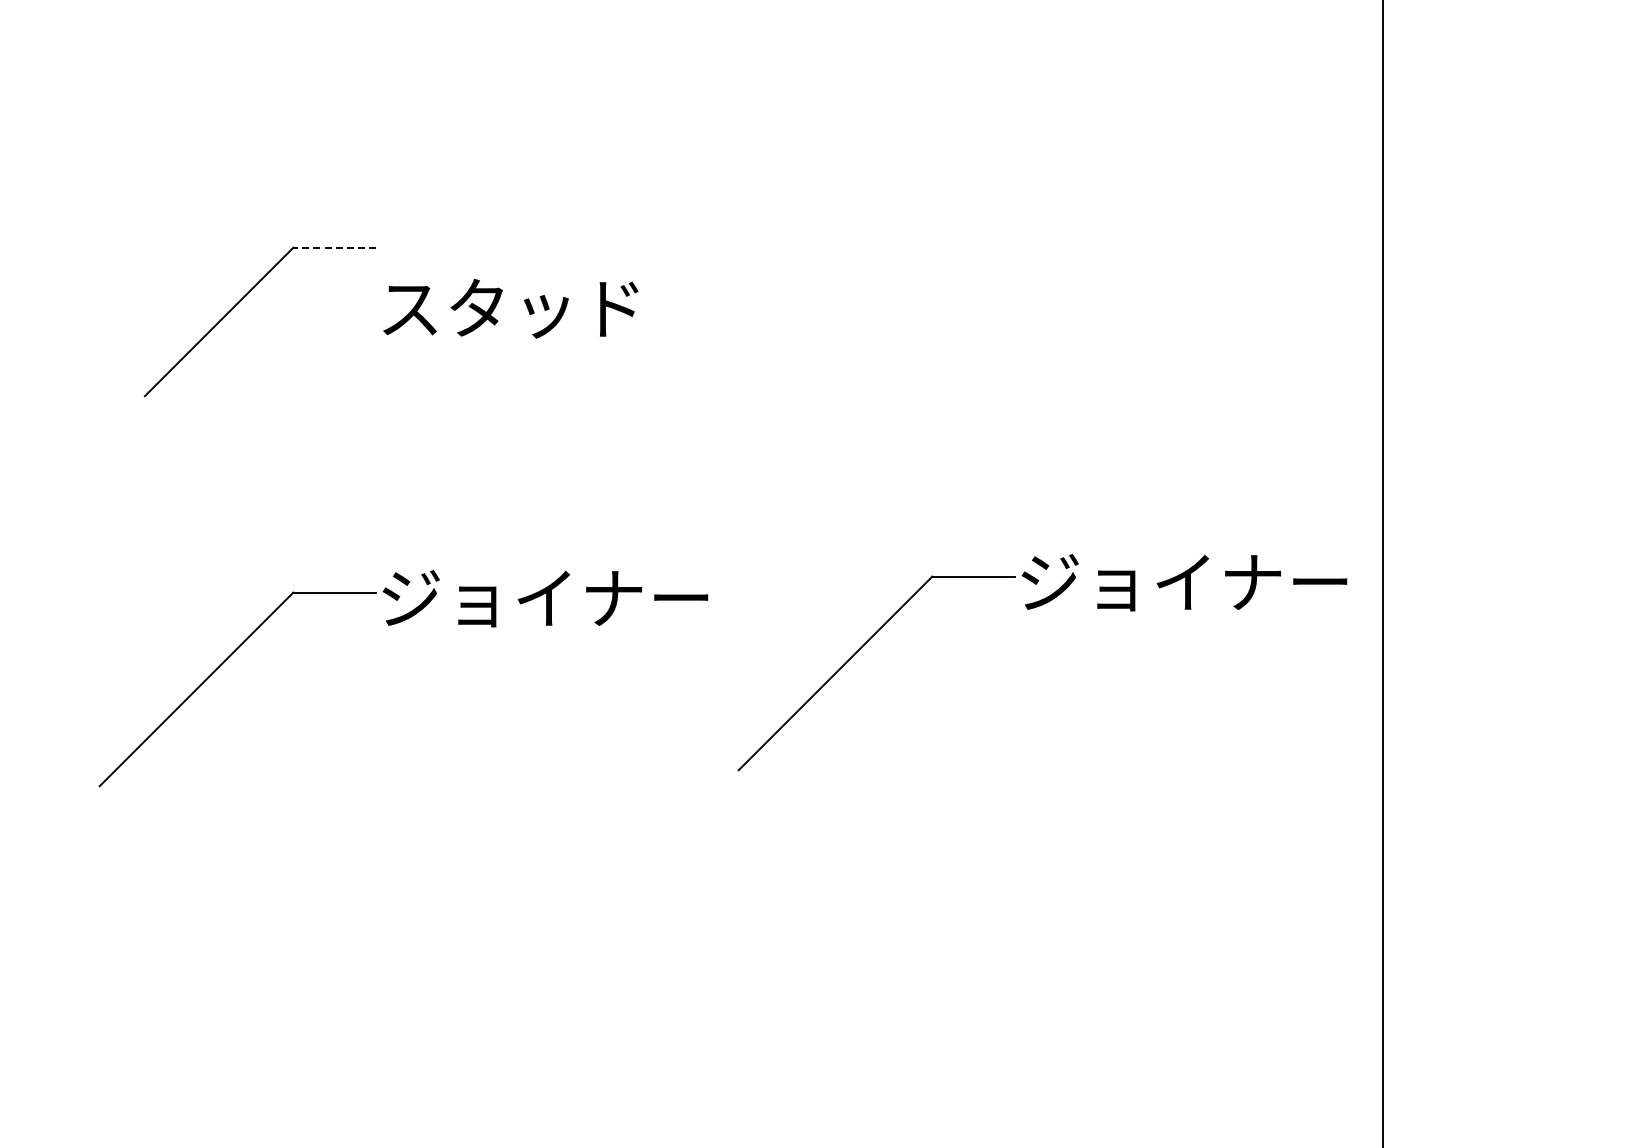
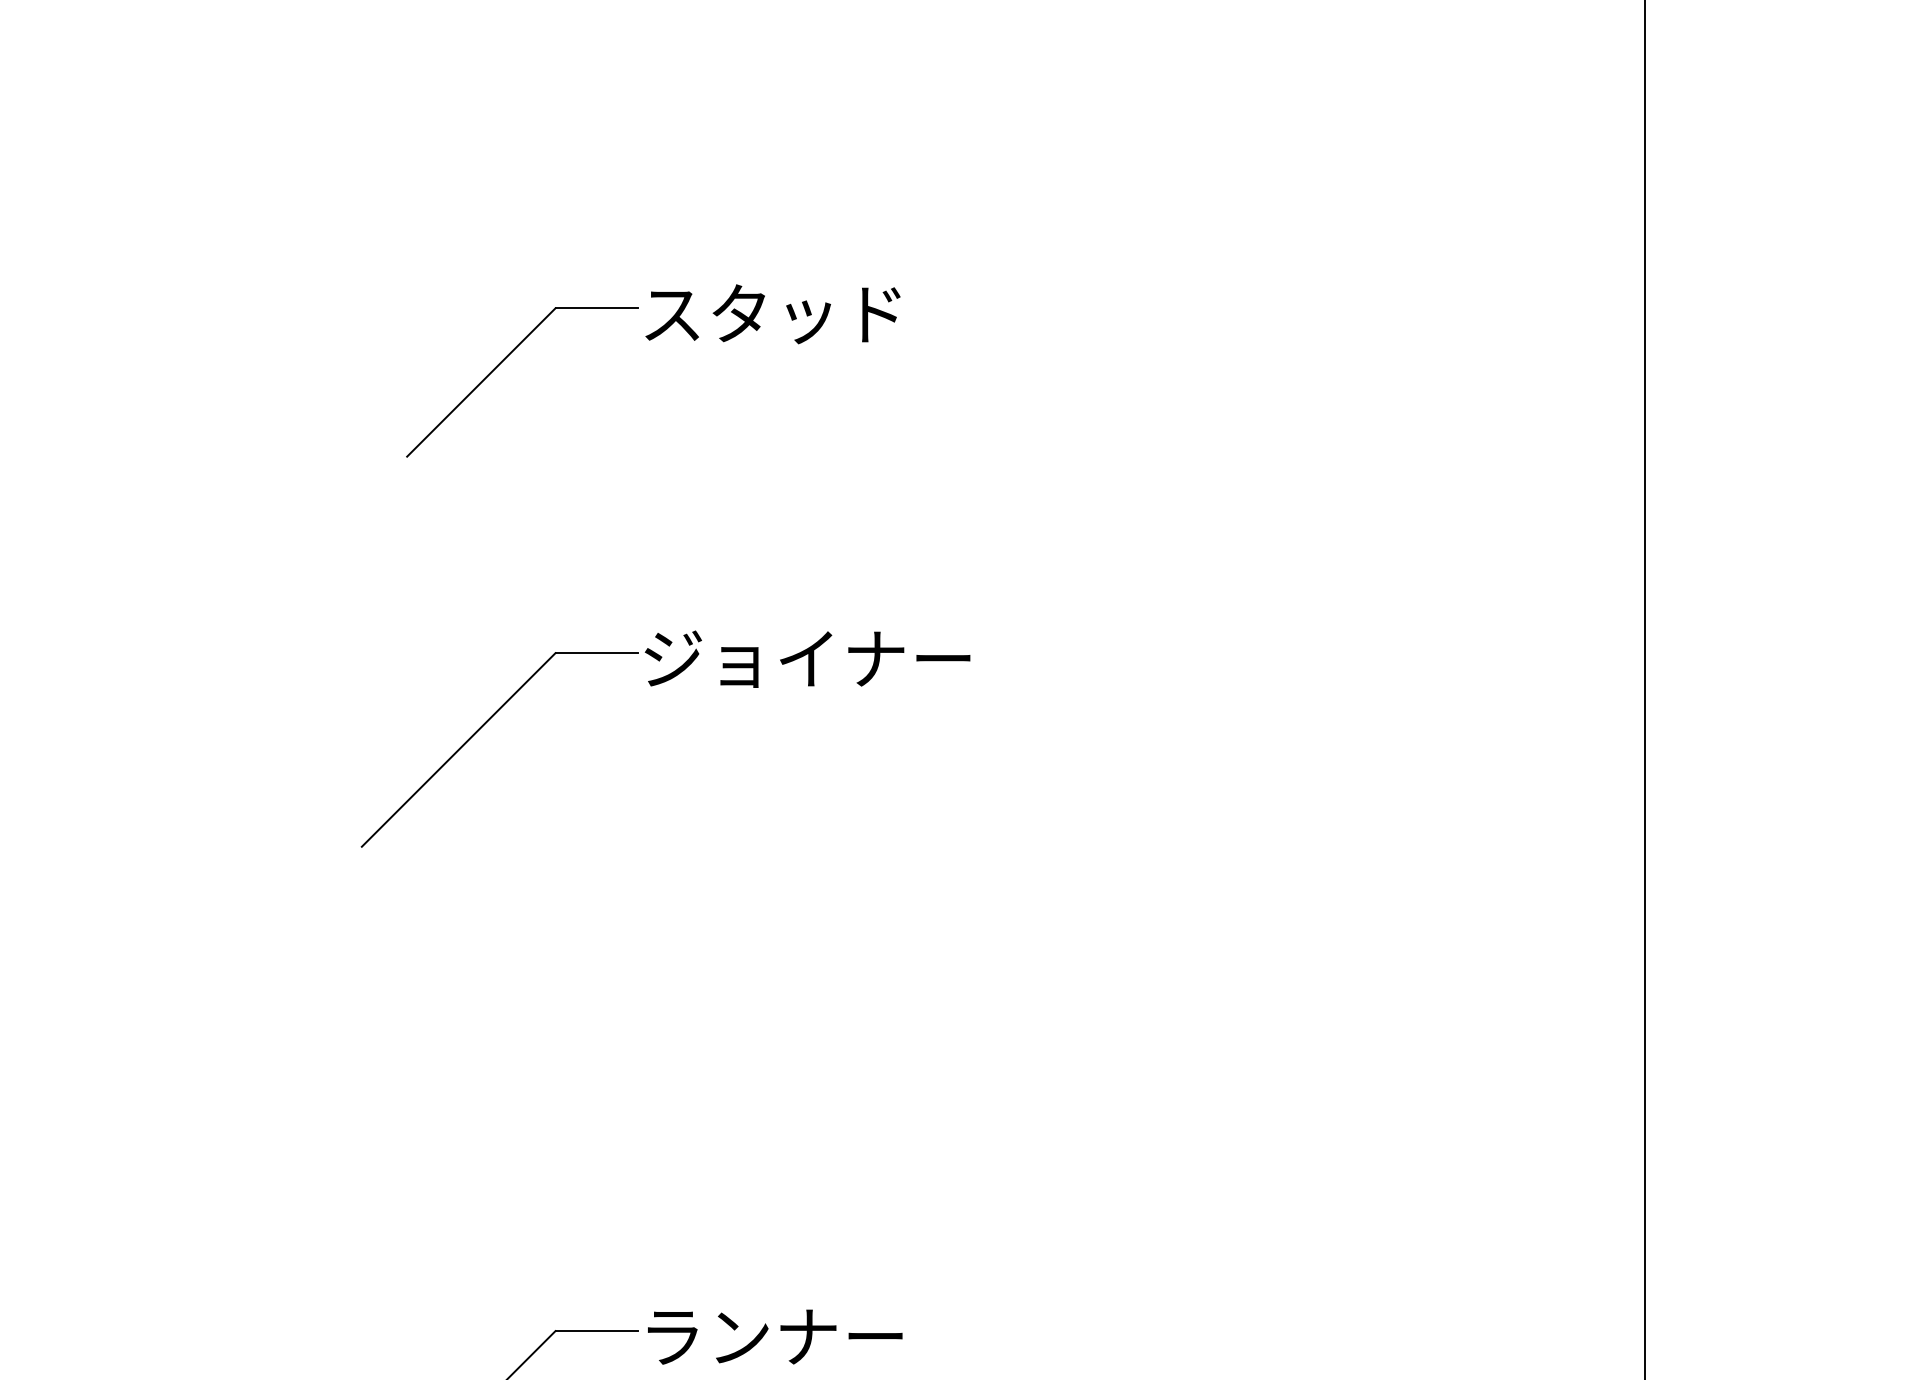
line: (334, 247) -> (596, 308), dashed -> solid
text: (510, 308) -> (772, 314), moved
part: (1029, 609) -> (1291, 670), removed

